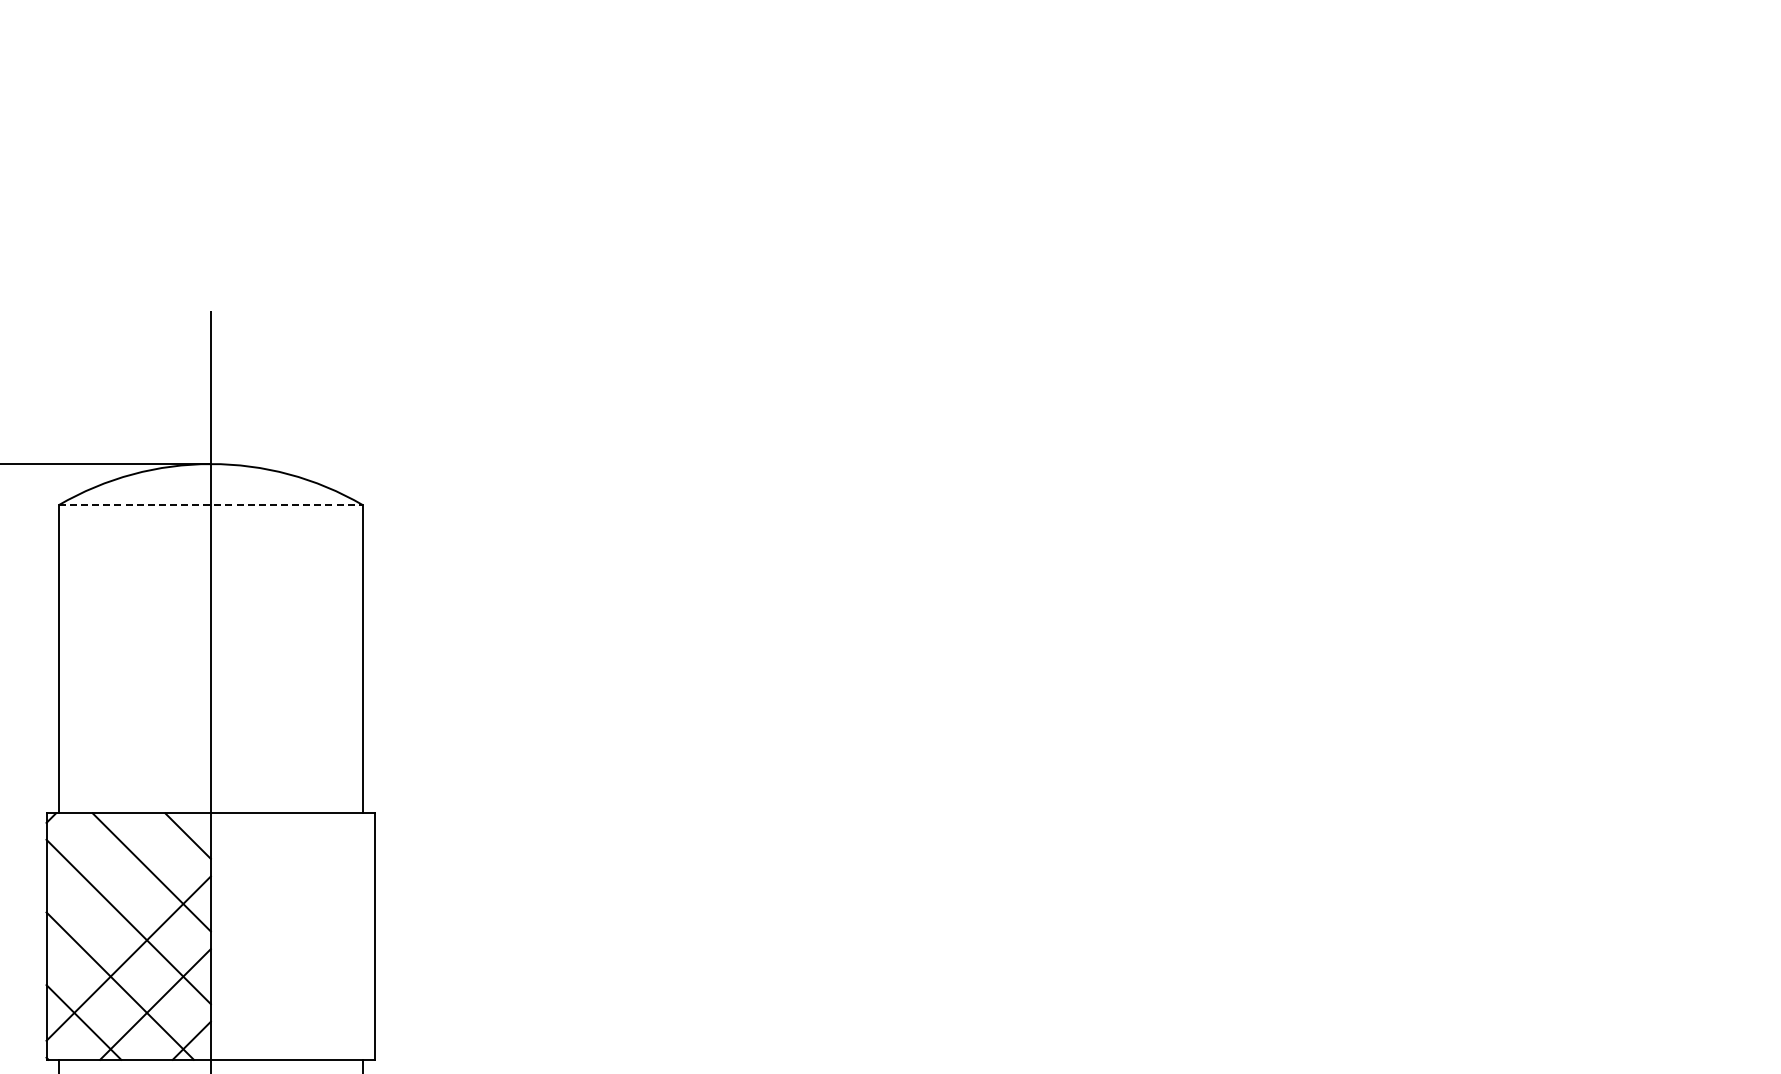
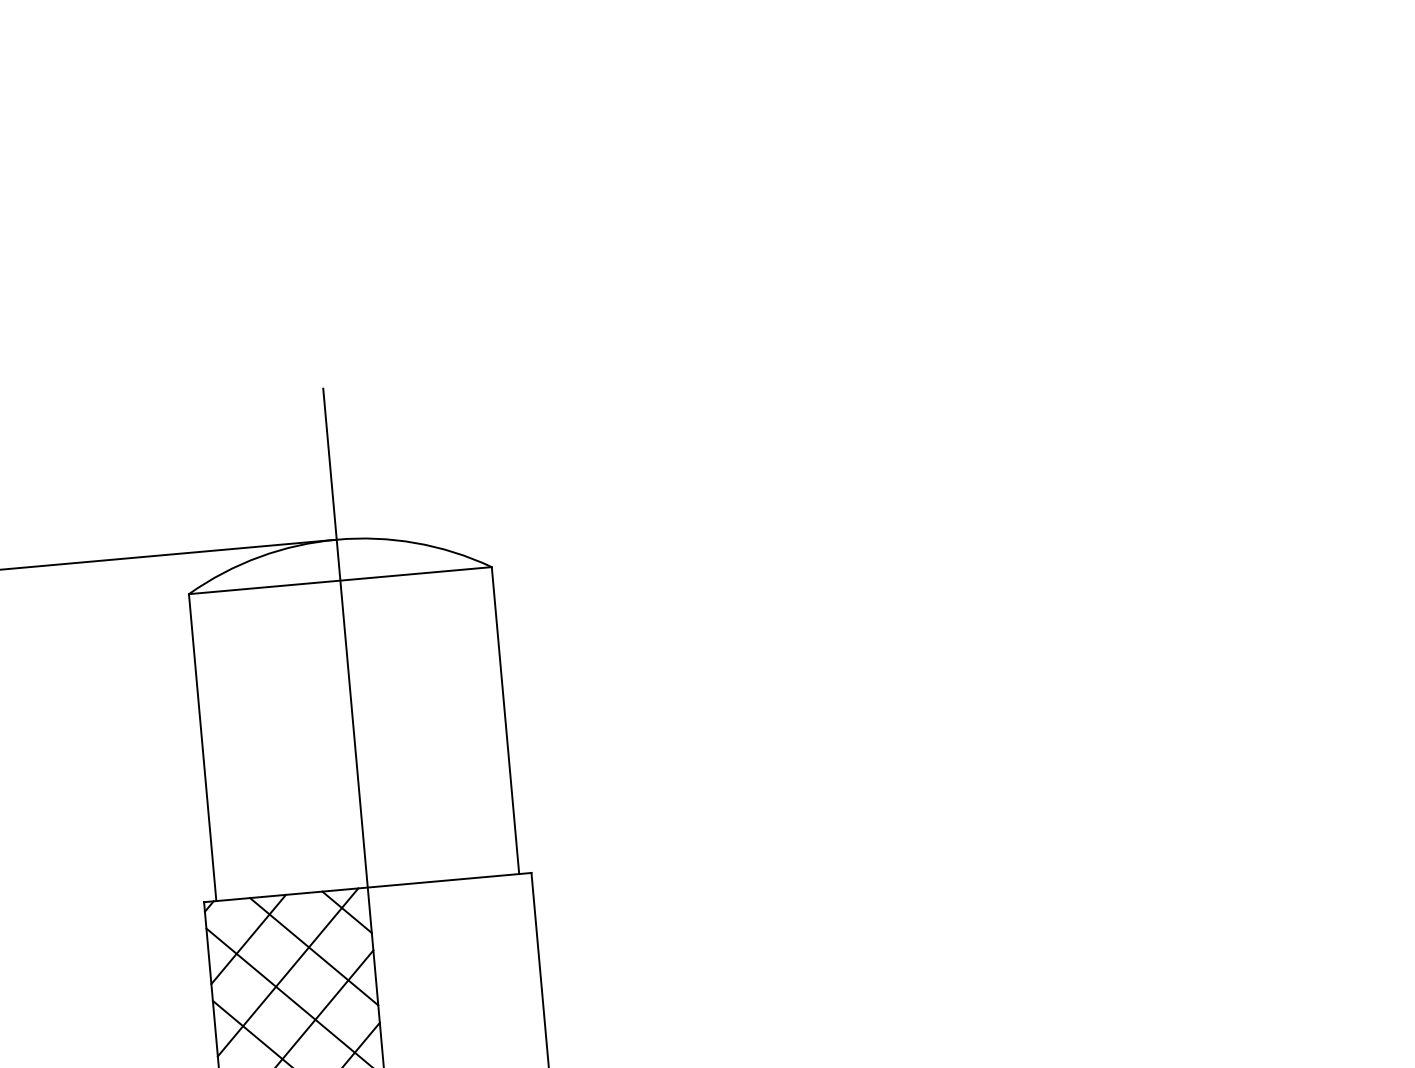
line: (211, 505) -> (341, 580), dashed -> solid
line: (87, 854) -> (248, 939), added
line: (123, 890) -> (287, 972), added

